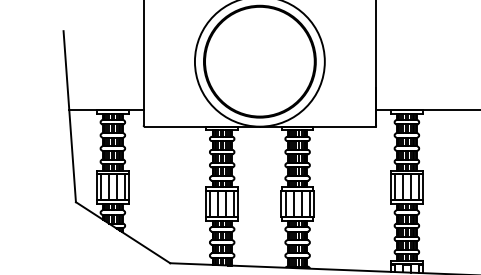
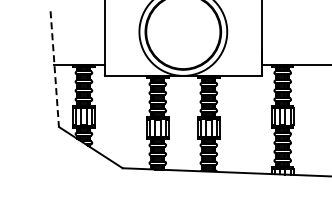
line: (69, 117) -> (54, 69), solid -> dashed

